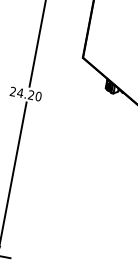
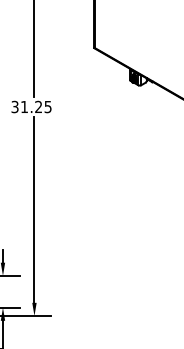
text: (25, 93) -> (31, 106), 24.20 -> 31.25

